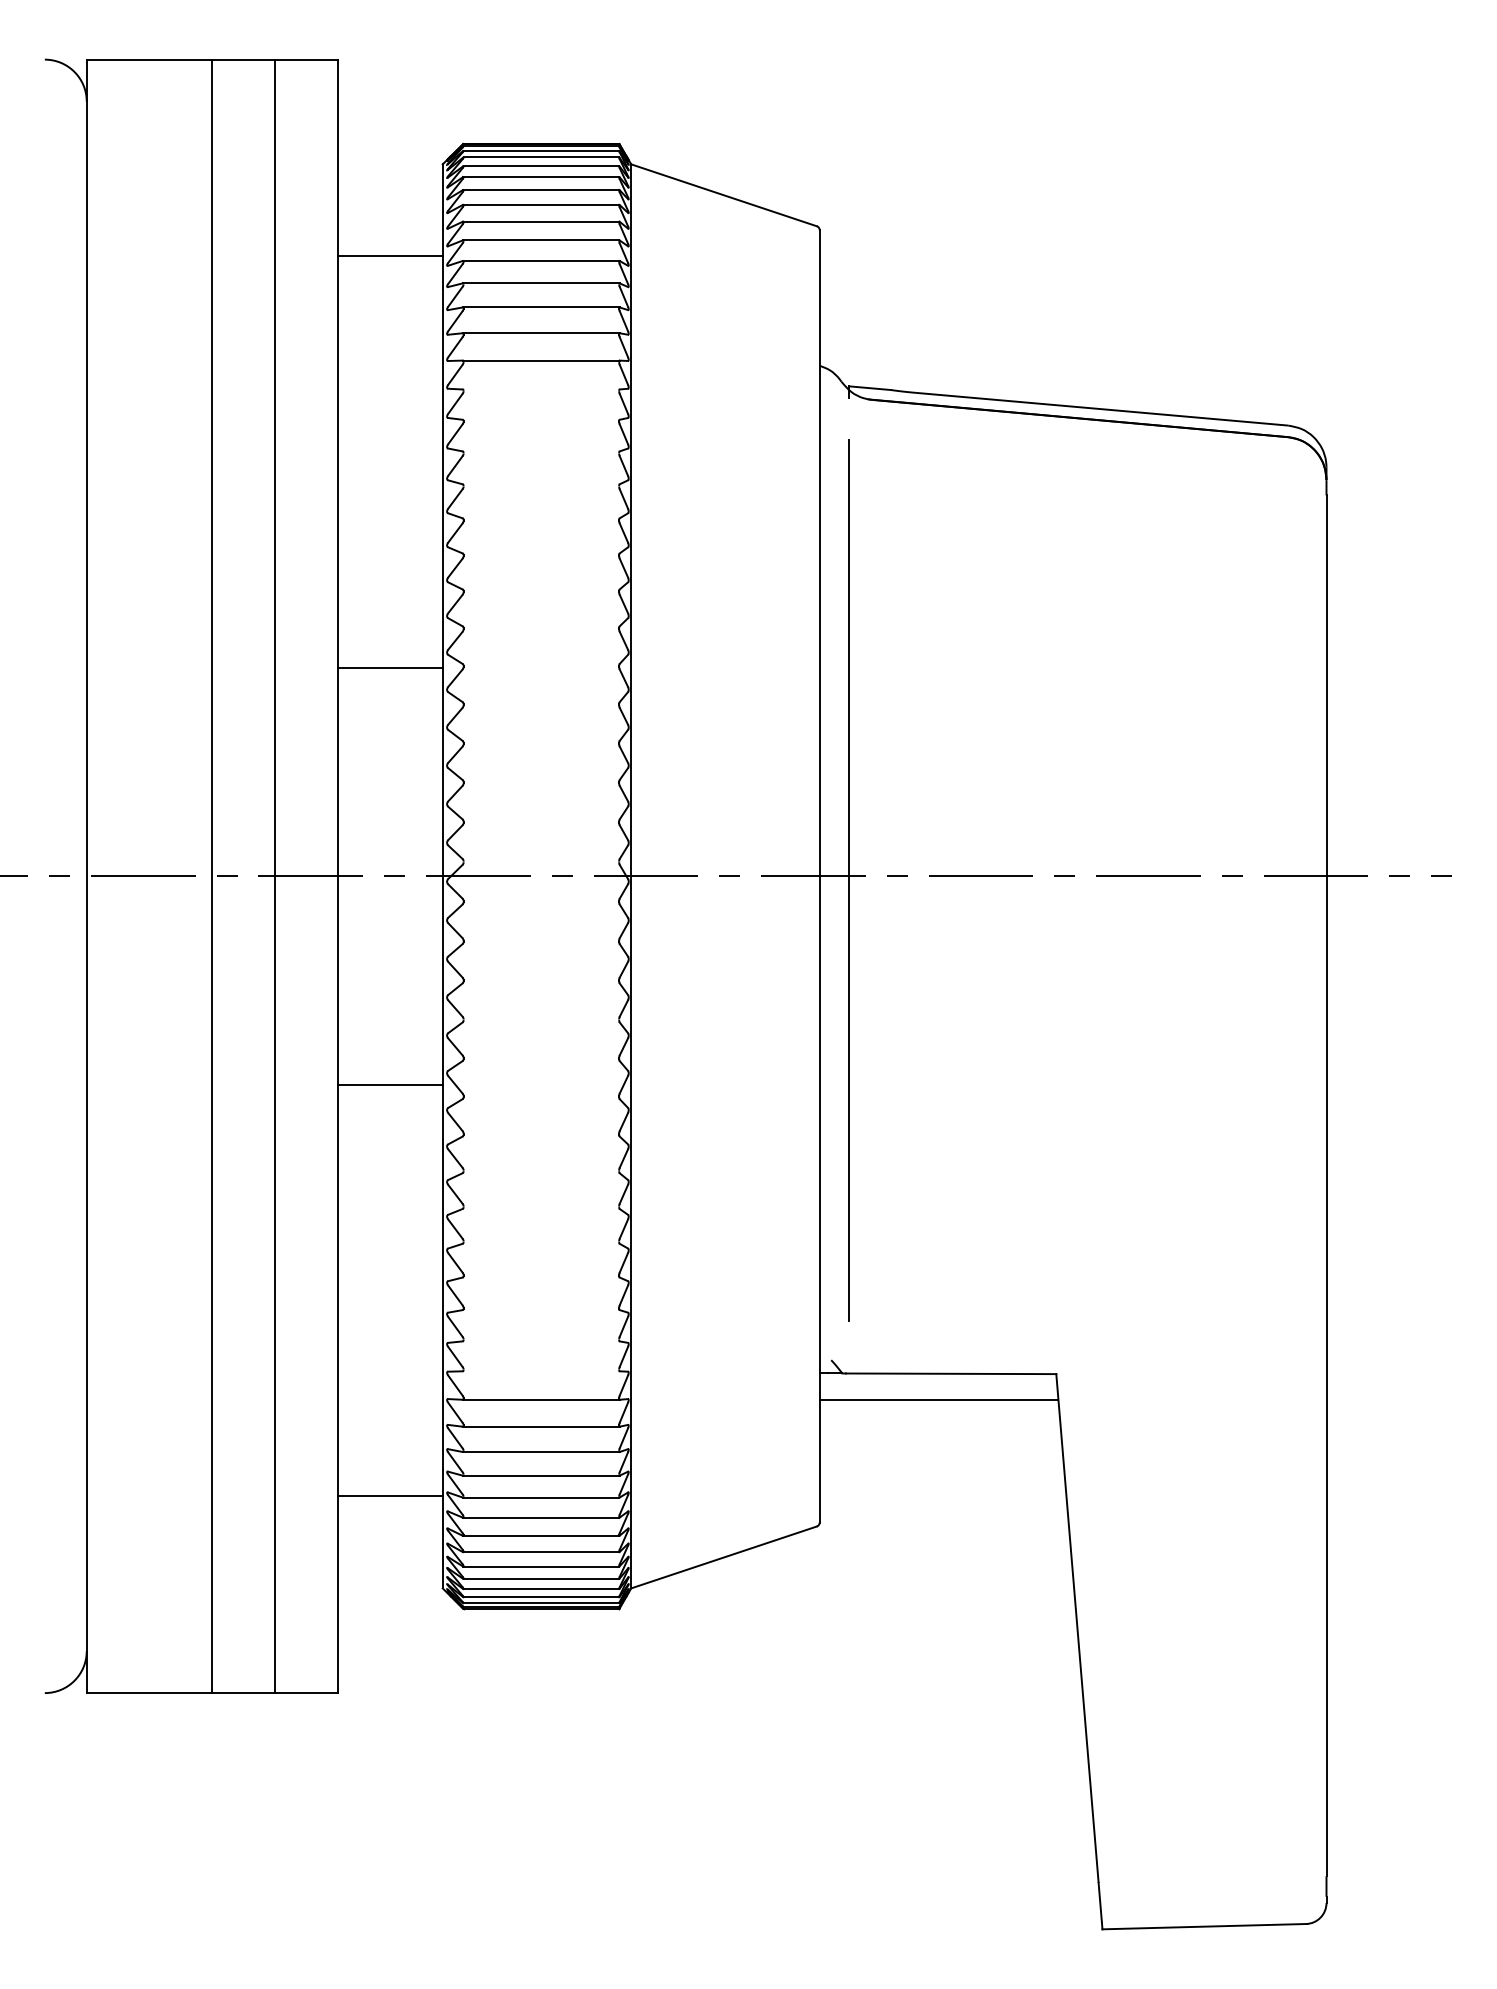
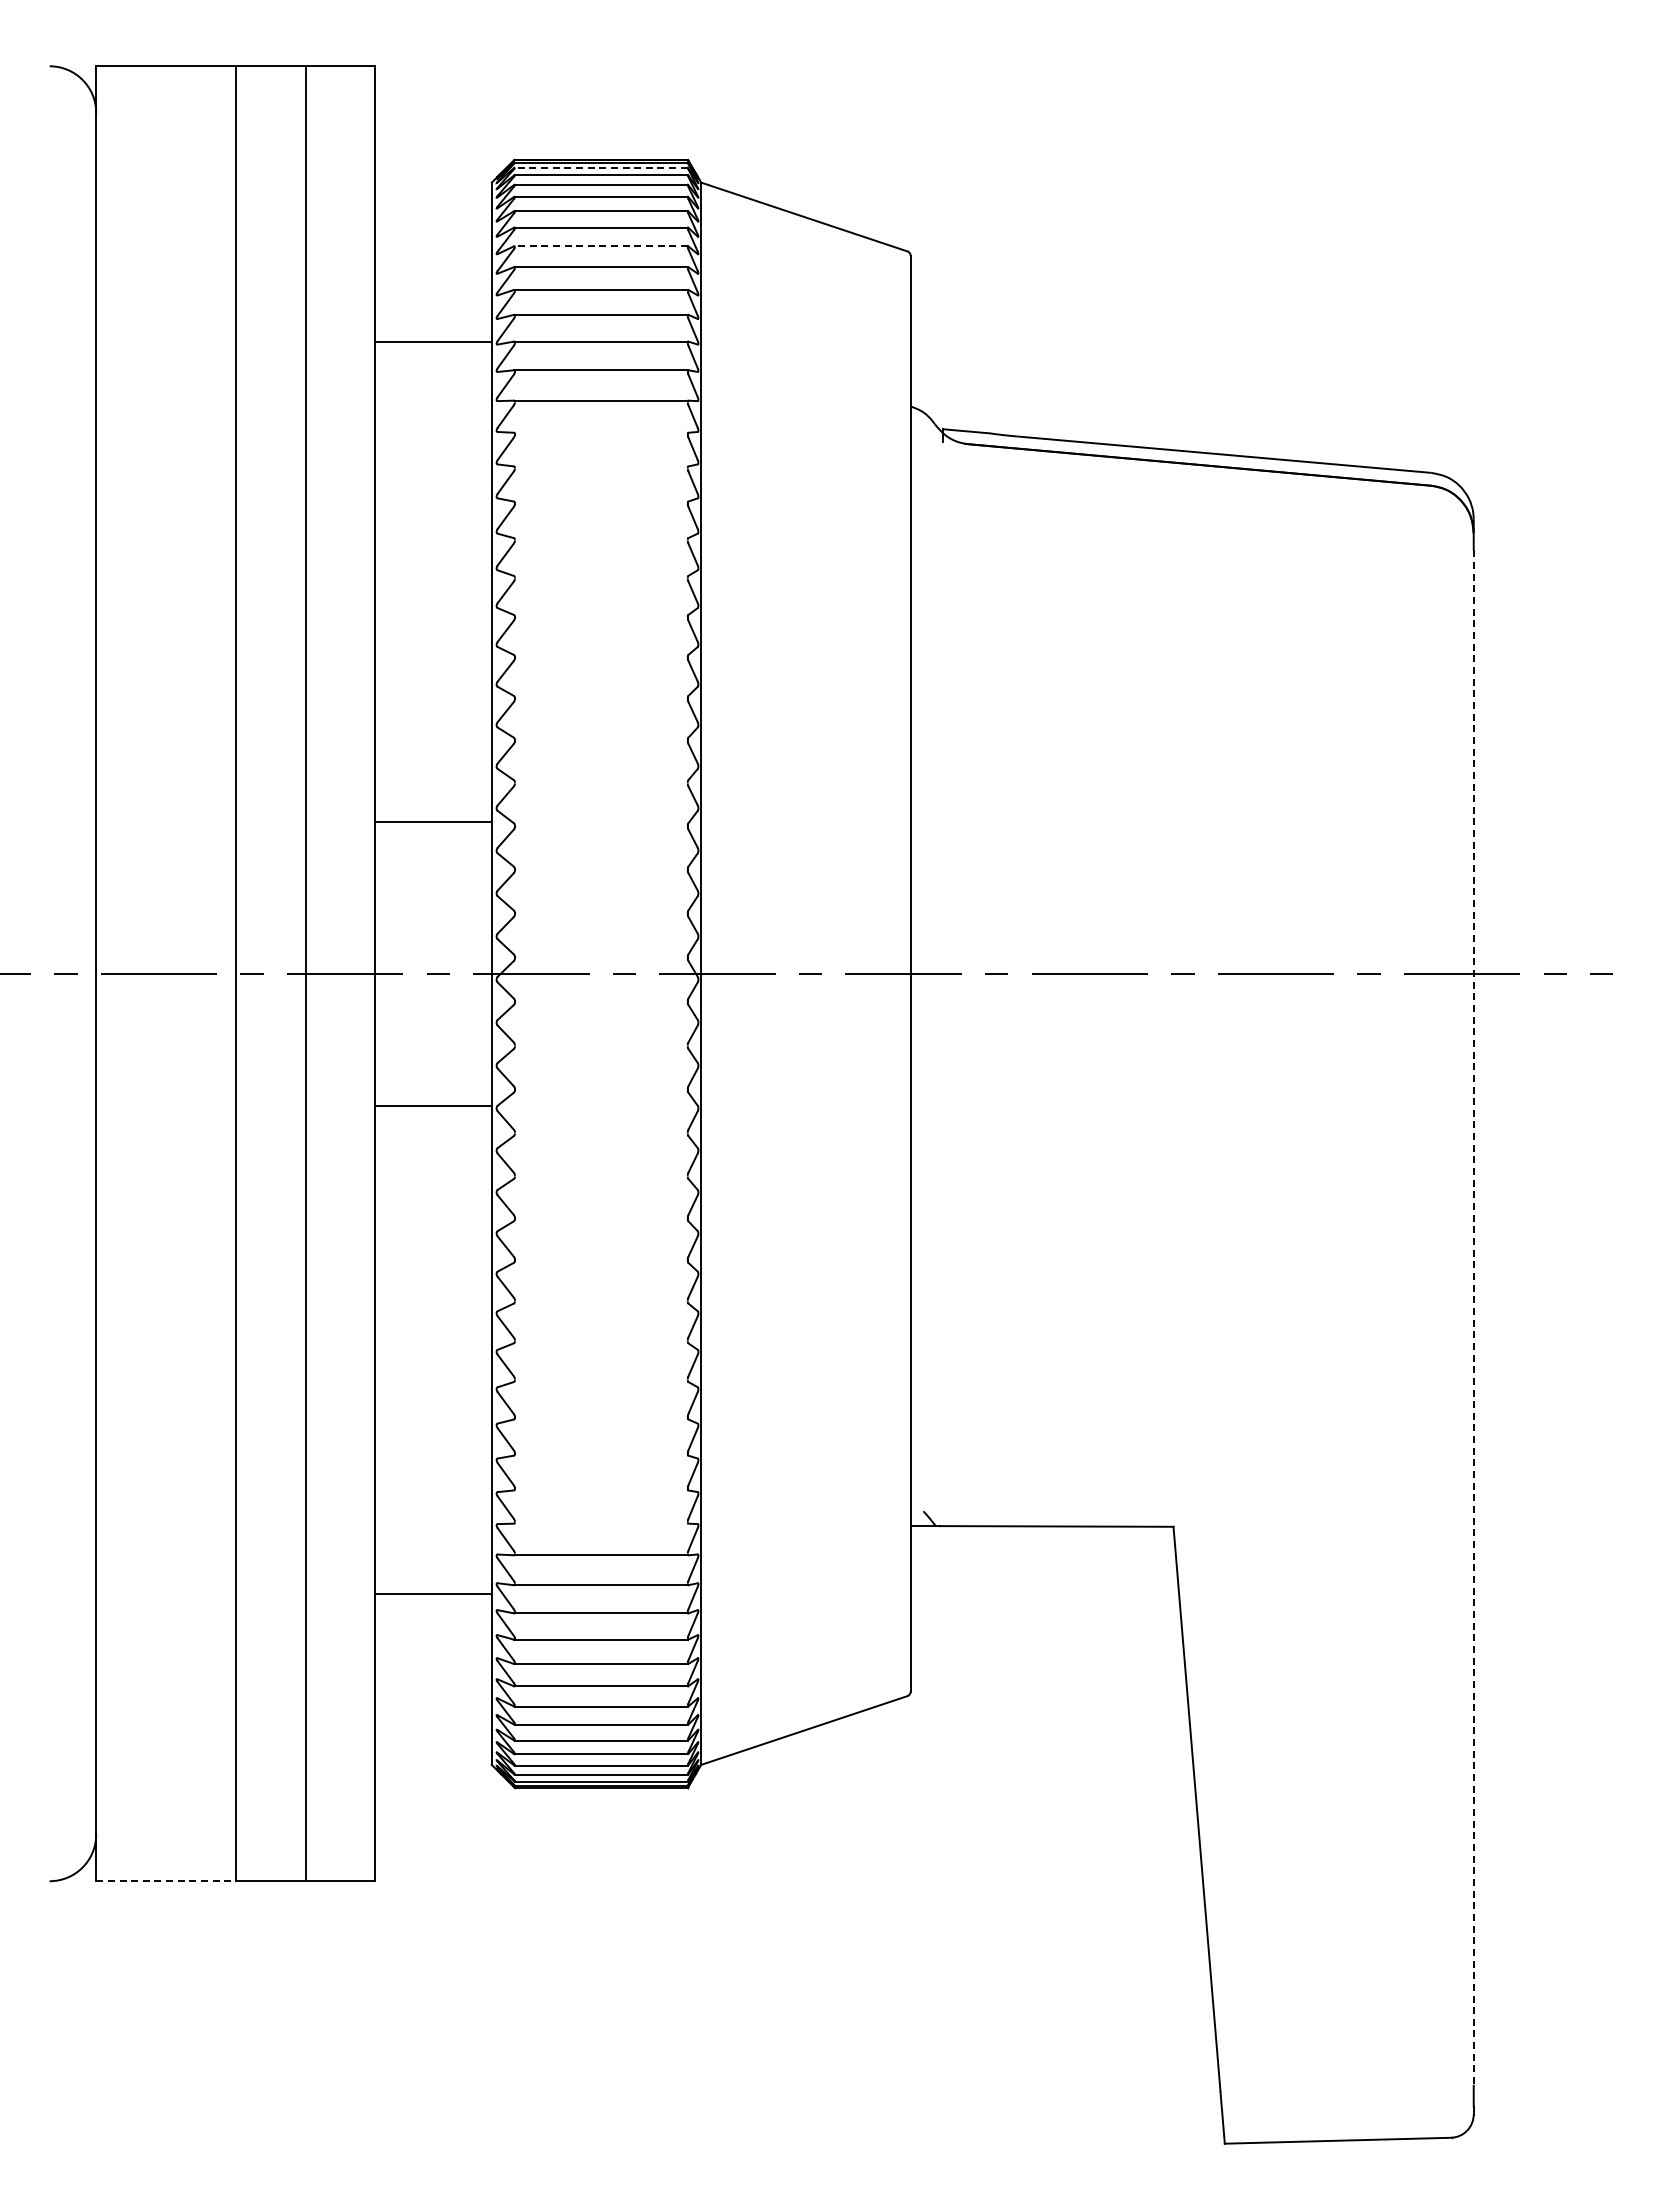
line: (540, 150) -> (600, 167), solid -> dashed
line: (541, 221) -> (601, 246), solid -> dashed
line: (390, 256) -> (433, 341), moved
line: (390, 668) -> (433, 822), moved
line: (849, 880) -> (943, 978), removed
line: (390, 1084) -> (433, 1106), moved
line: (1326, 1186) -> (1473, 1318), solid -> dashed
line: (938, 1399) -> (1042, 1555), removed
line: (390, 1496) -> (433, 1593), moved
line: (149, 1693) -> (166, 1881), solid -> dashed

